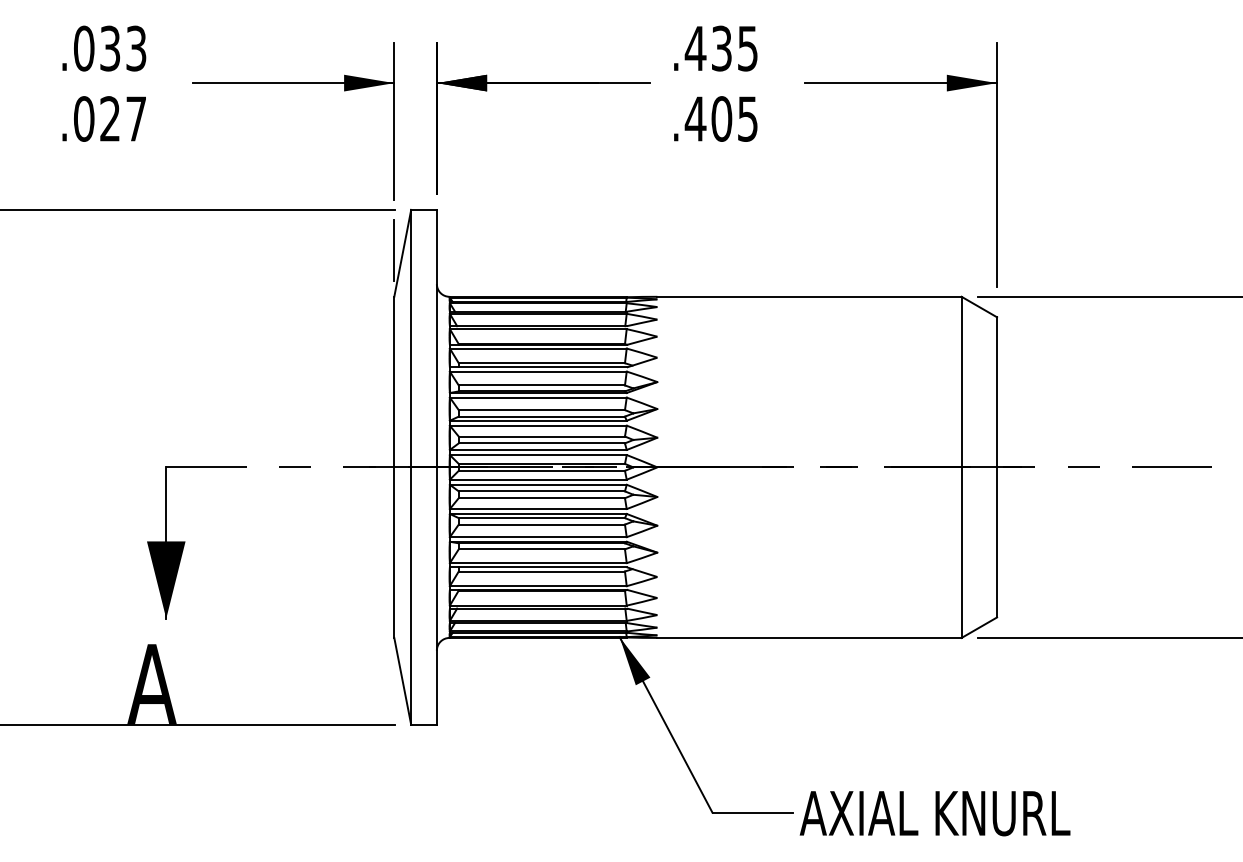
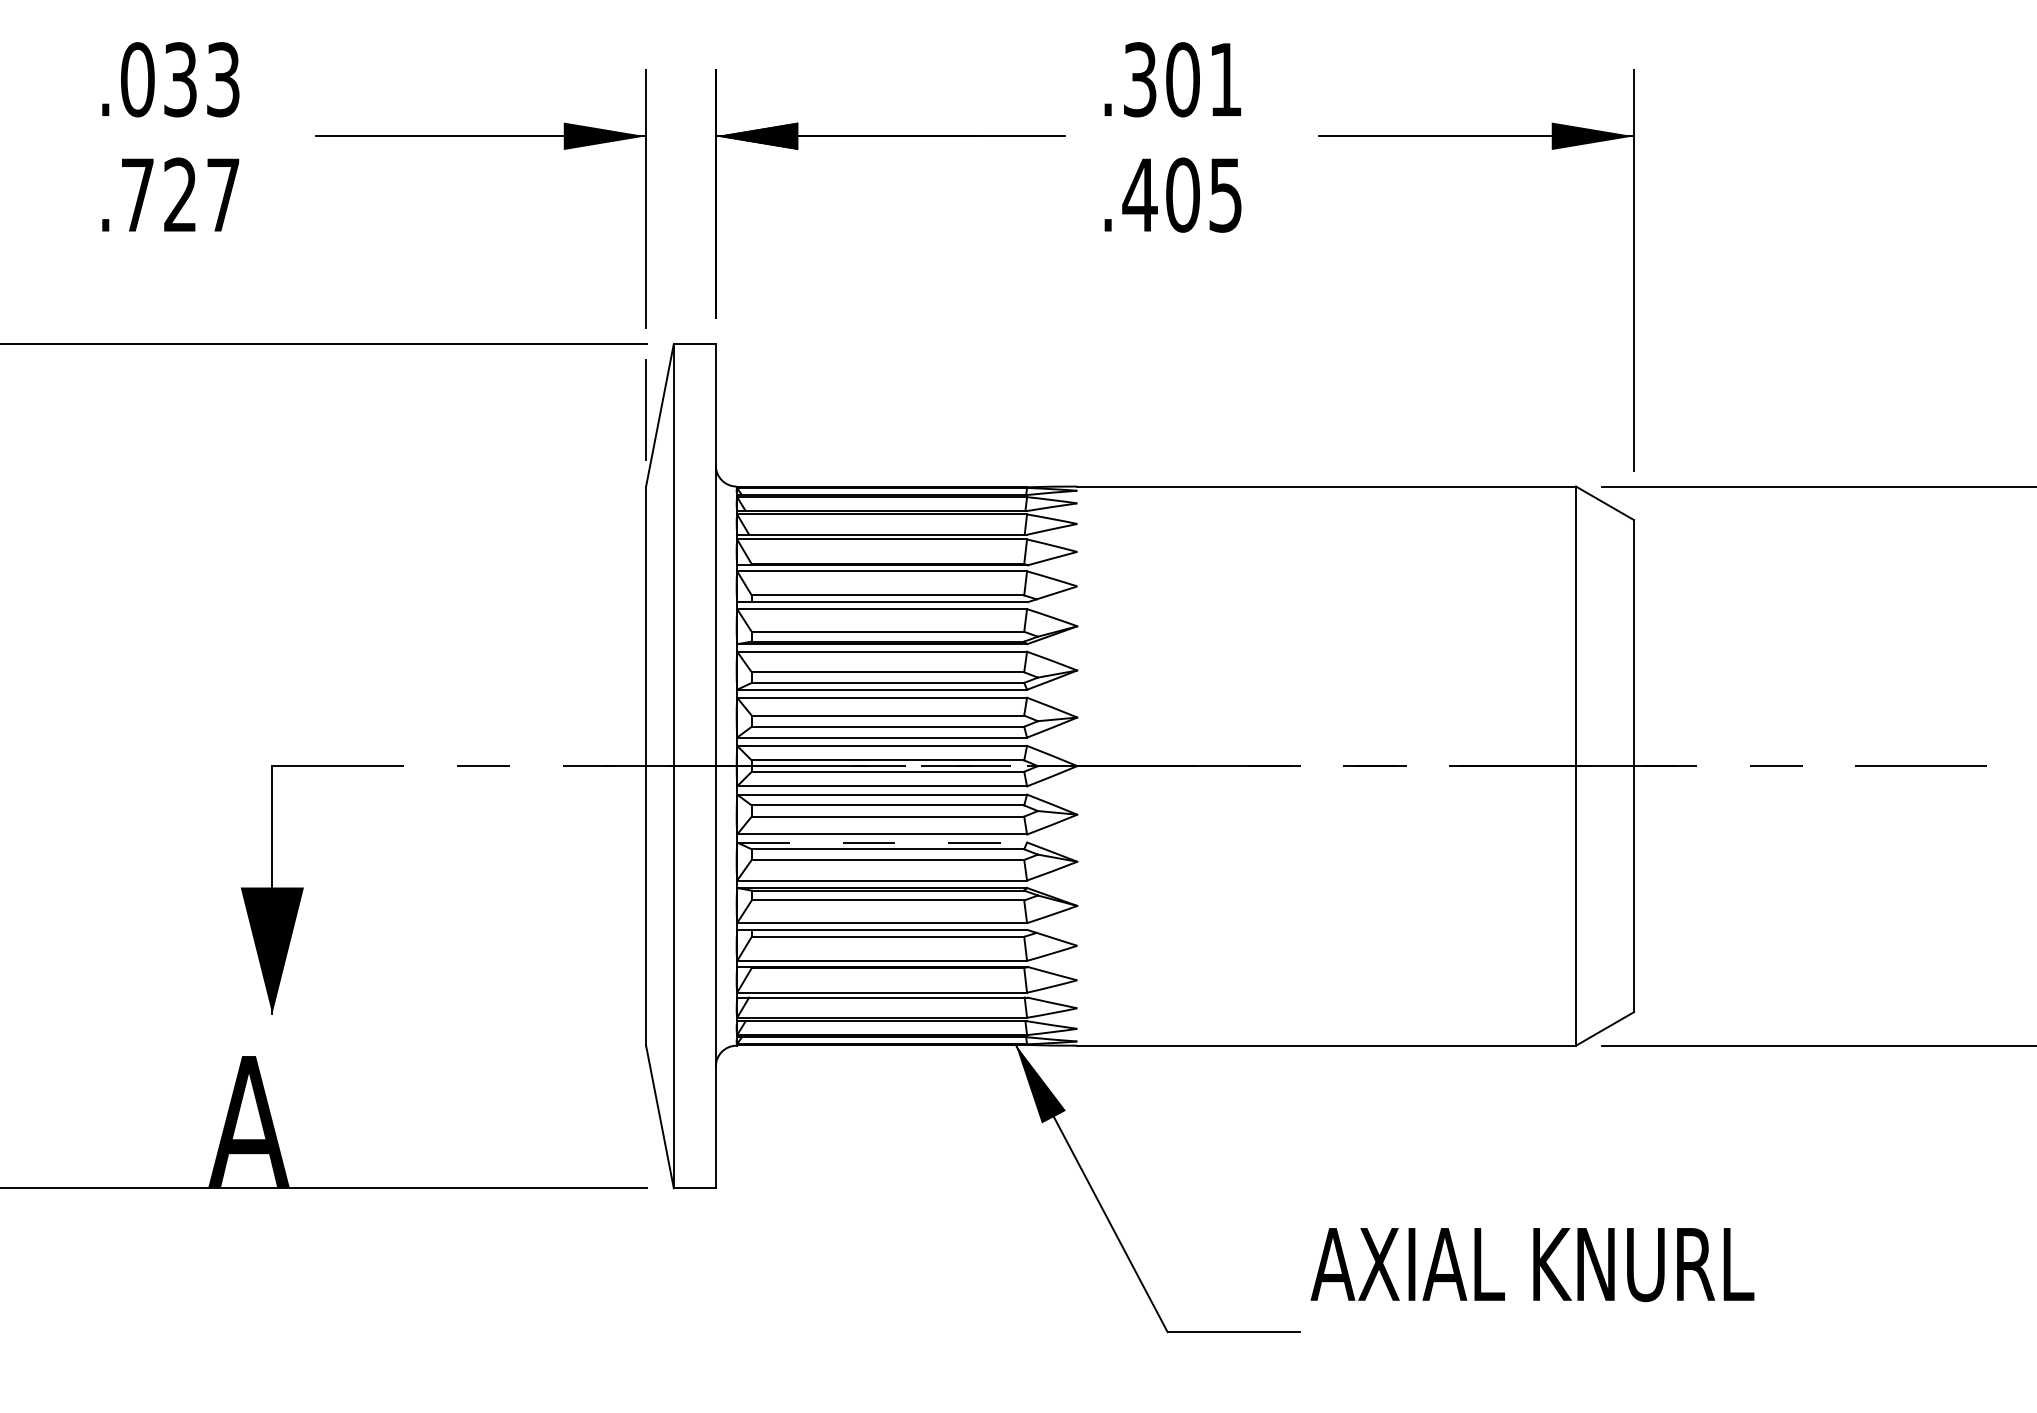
text: (720, 48) -> (1180, 79), .435 -> .301
text: (84, 118) -> (138, 194), .027 -> .727
line: (538, 513) -> (882, 841), solid -> dashed
text: (934, 813) -> (1531, 1264), moved

